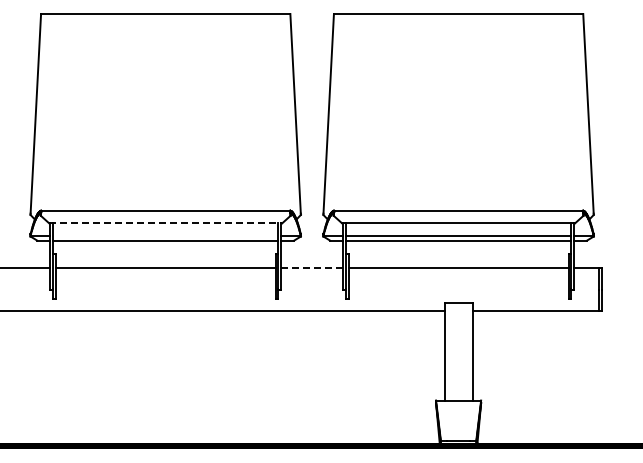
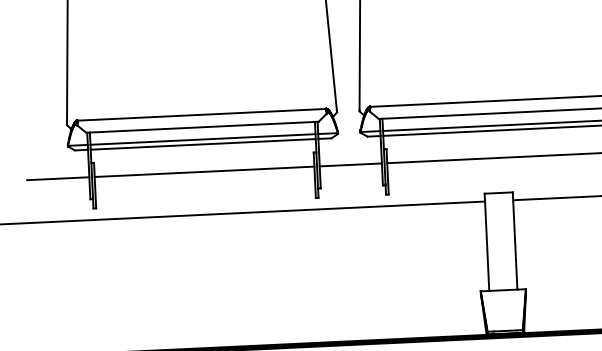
line: (166, 223) -> (203, 127), dashed -> solid
line: (165, 235) -> (202, 139), added
line: (311, 268) -> (350, 165), dashed -> solid

